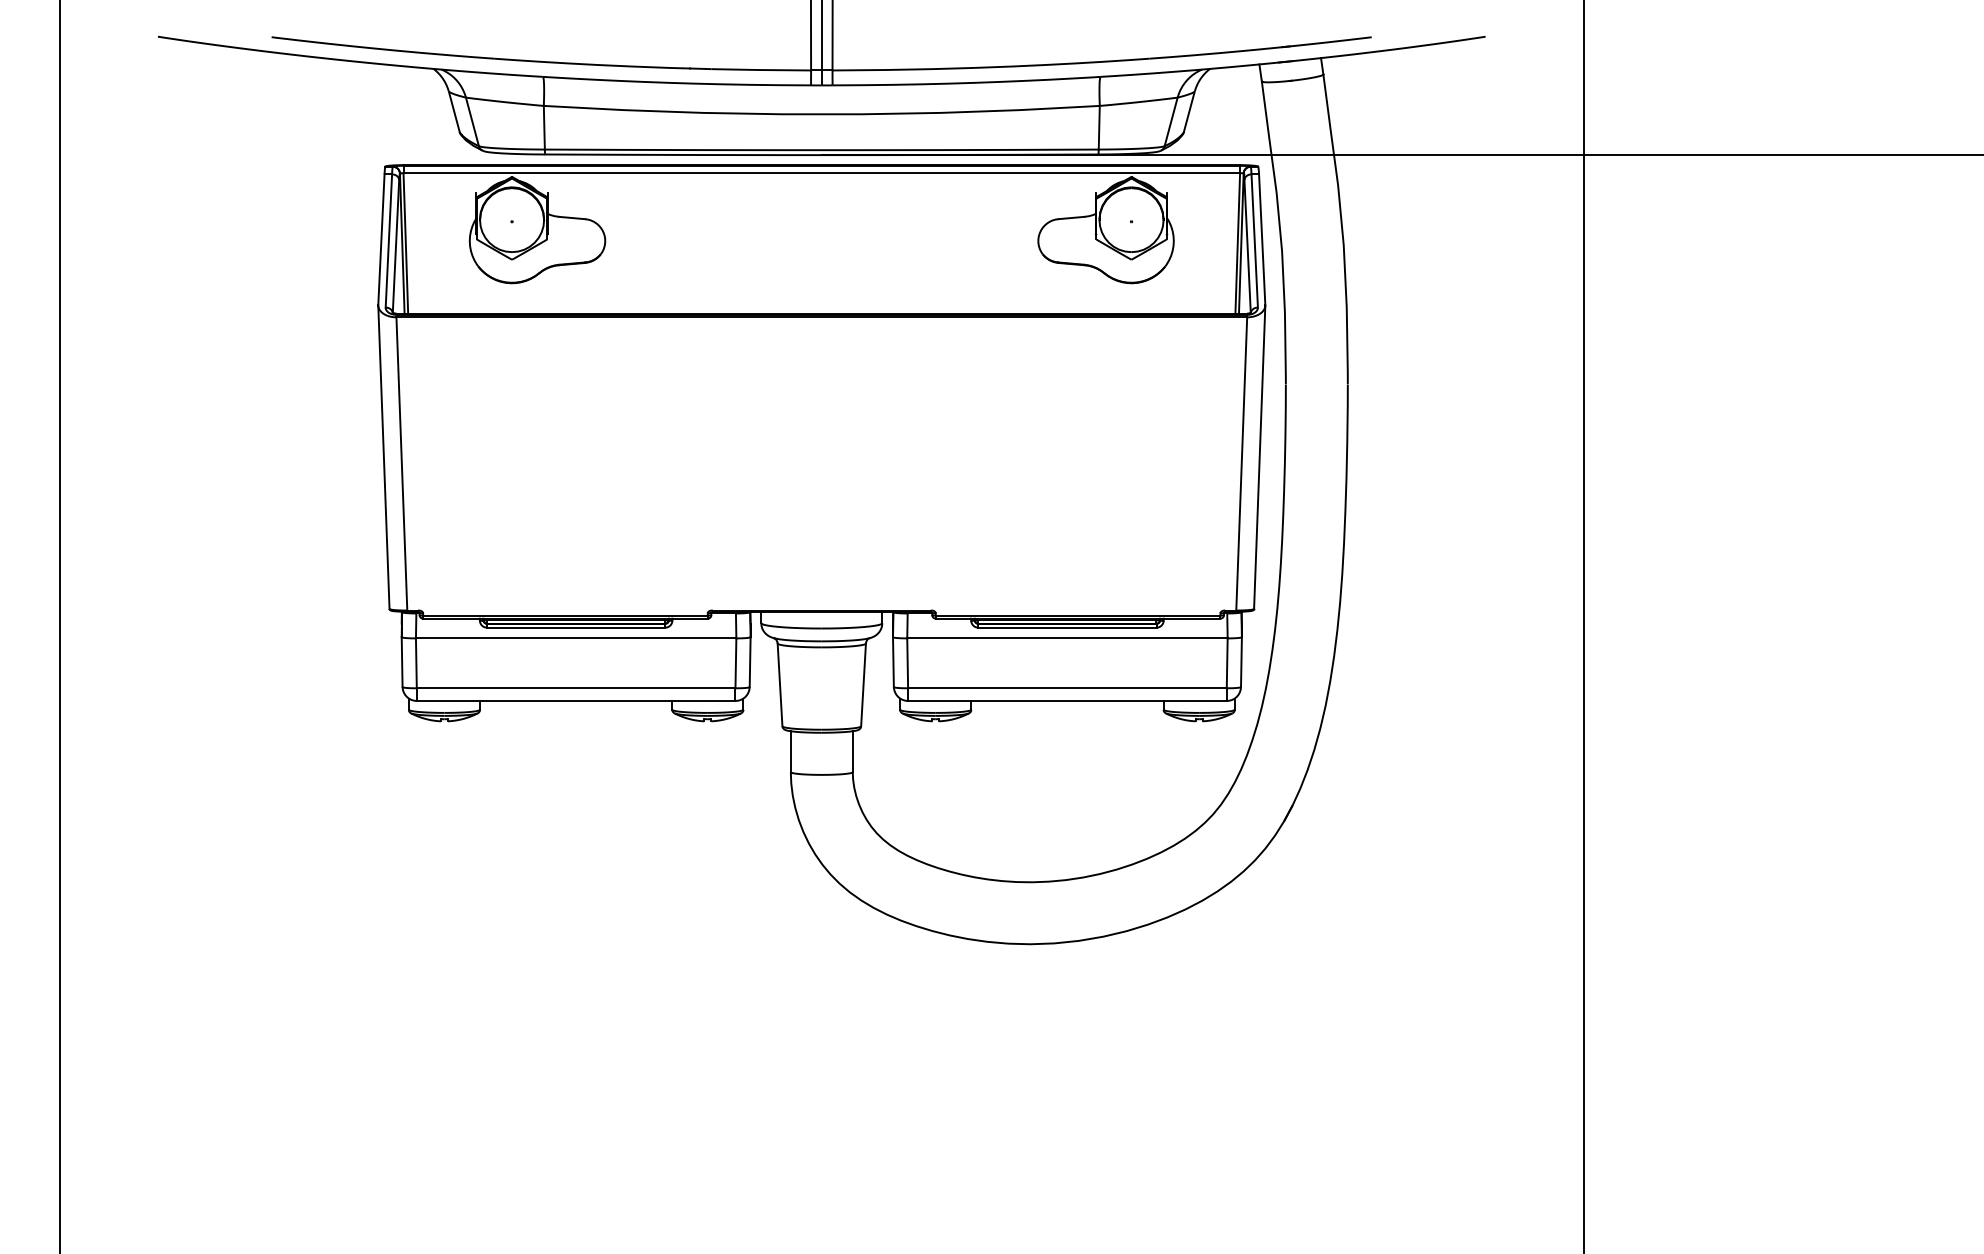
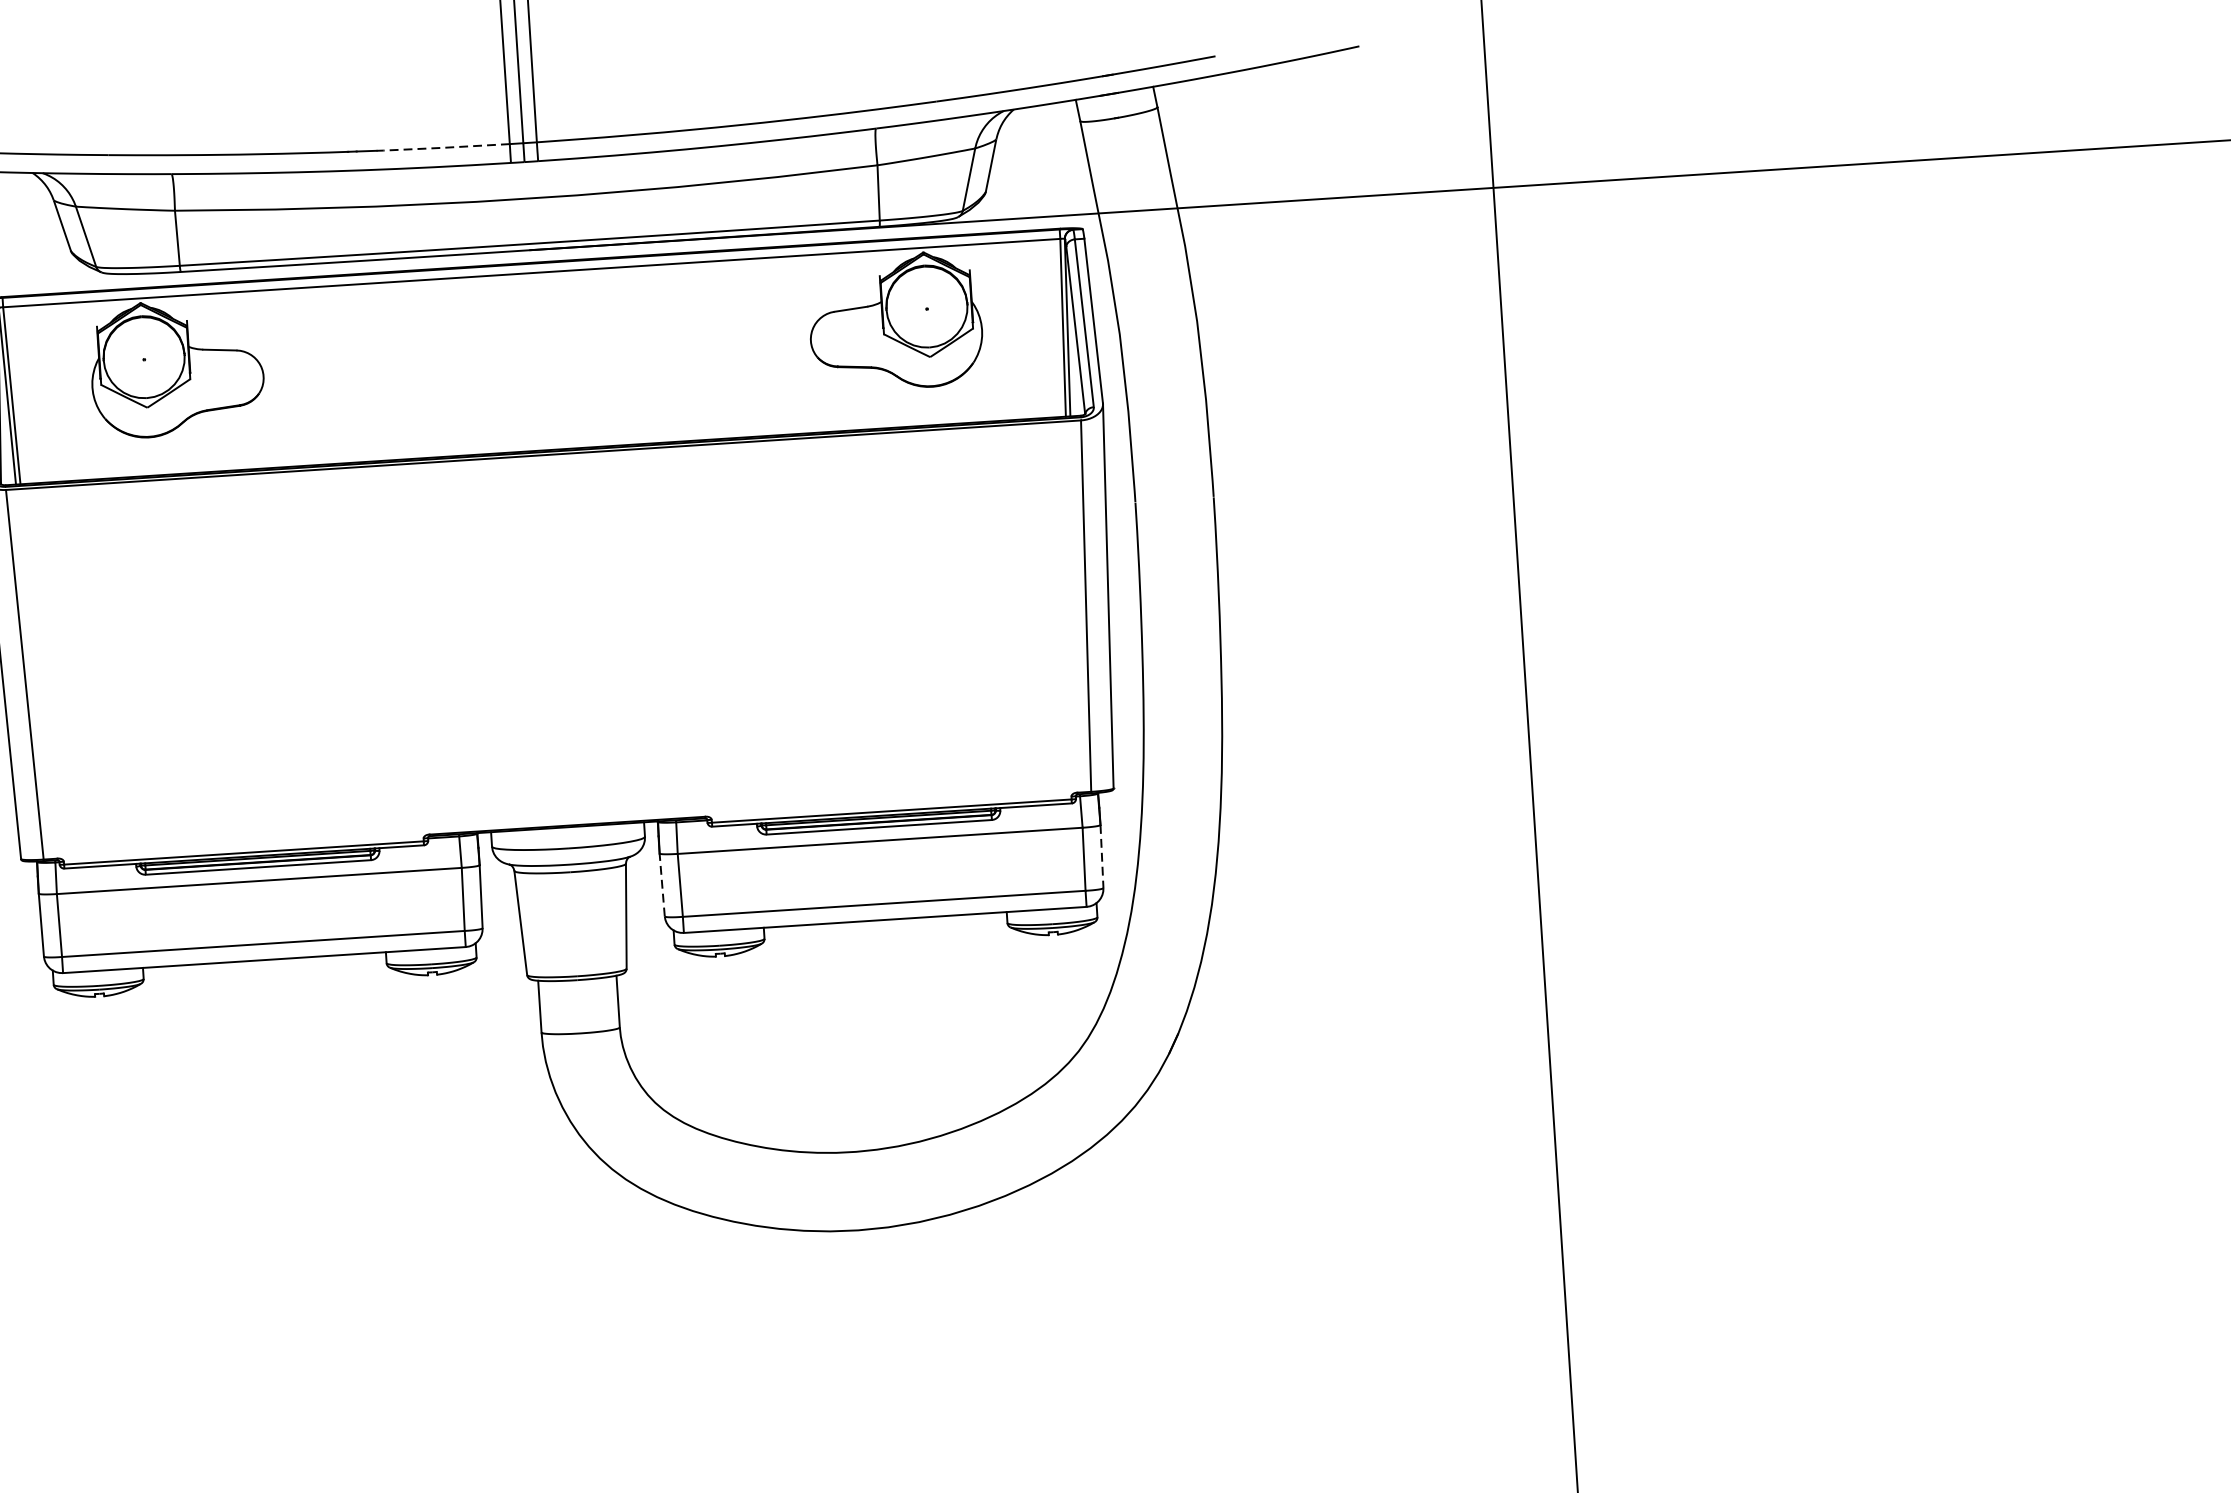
line: (760, 70) -> (445, 148), solid -> dashed
line: (893, 662) -> (662, 885), solid -> dashed
line: (1241, 662) -> (1102, 857), solid -> dashed

